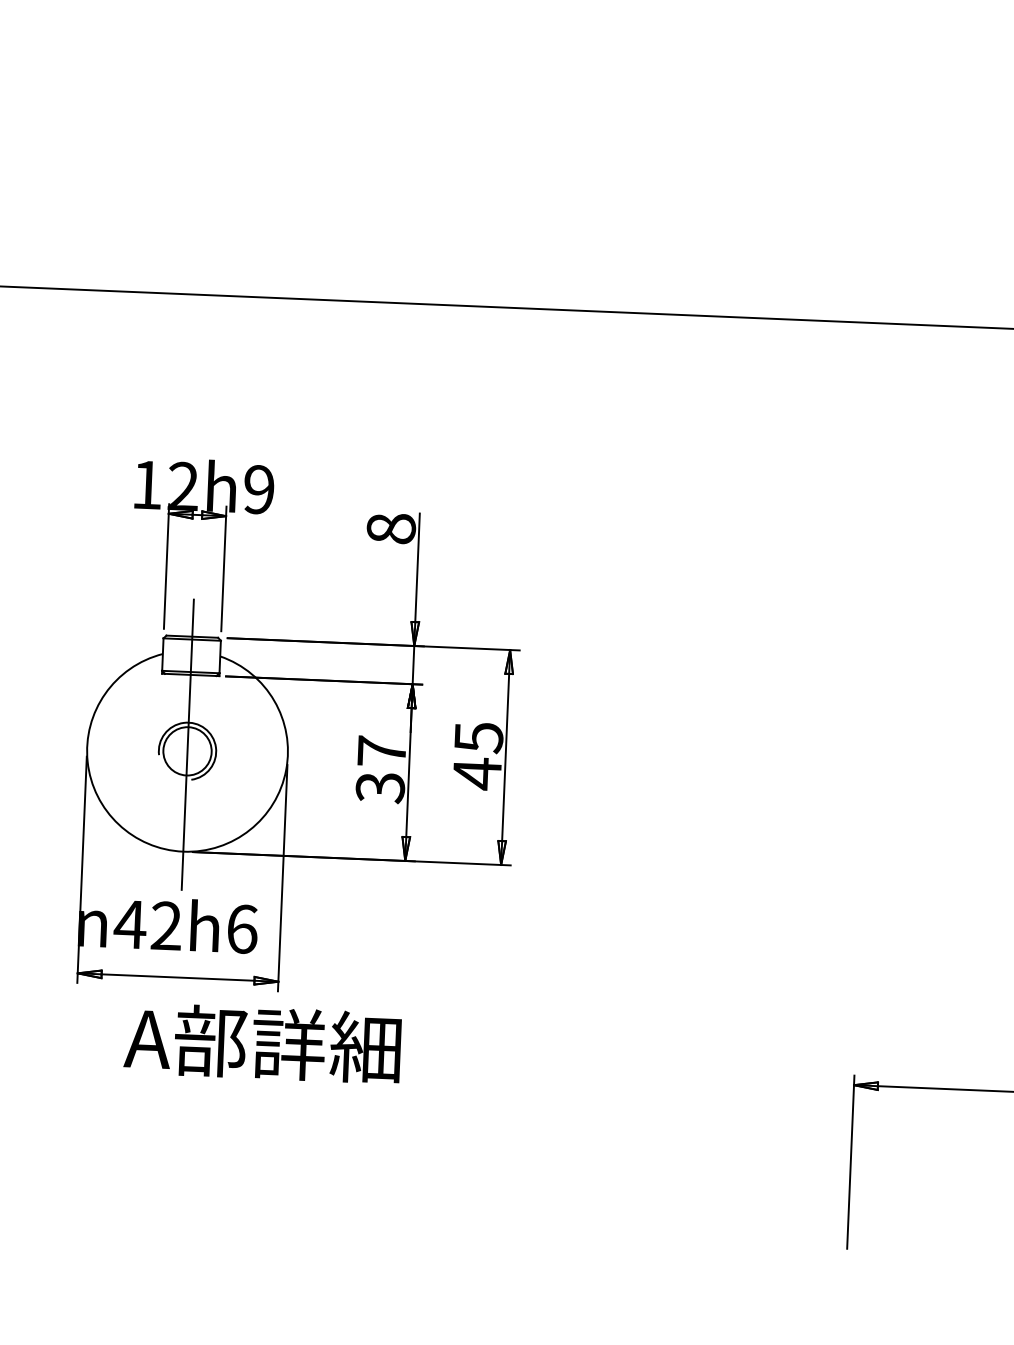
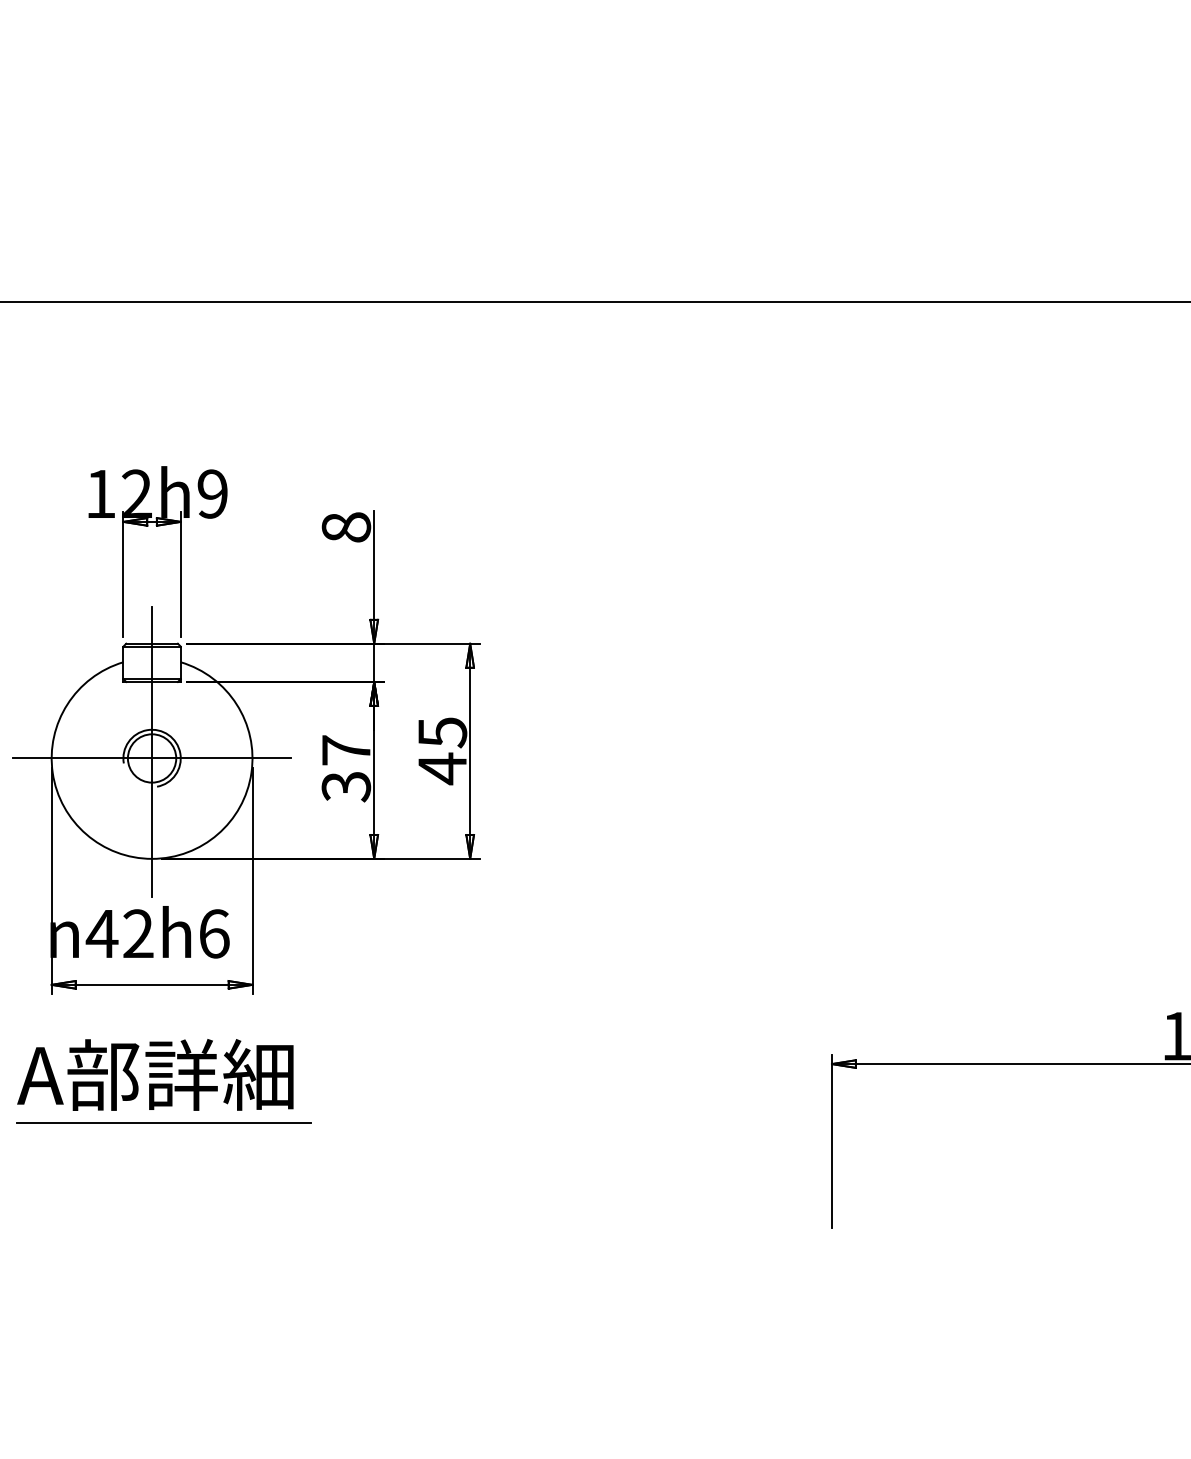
line: (186, 751) -> (151, 758), added
text: (262, 1042) -> (155, 1074), moved
line: (183, 1115) -> (163, 1122), added

